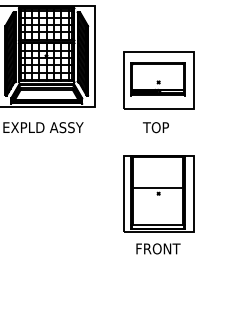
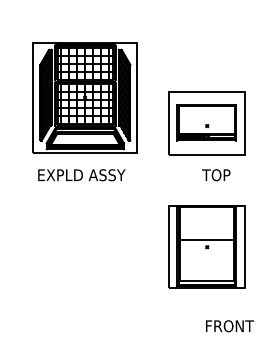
text: (156, 127) -> (216, 175), moved
text: (158, 249) -> (229, 326), moved

